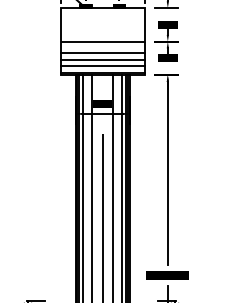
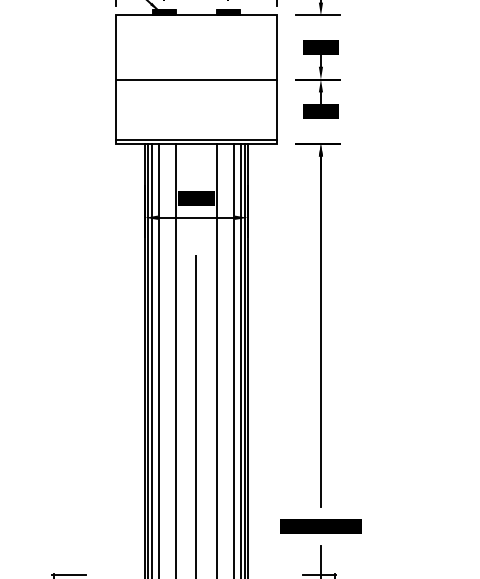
line: (102, 52) -> (196, 100), removed
line: (102, 59) -> (196, 113), removed
line: (102, 66) -> (196, 127), removed

